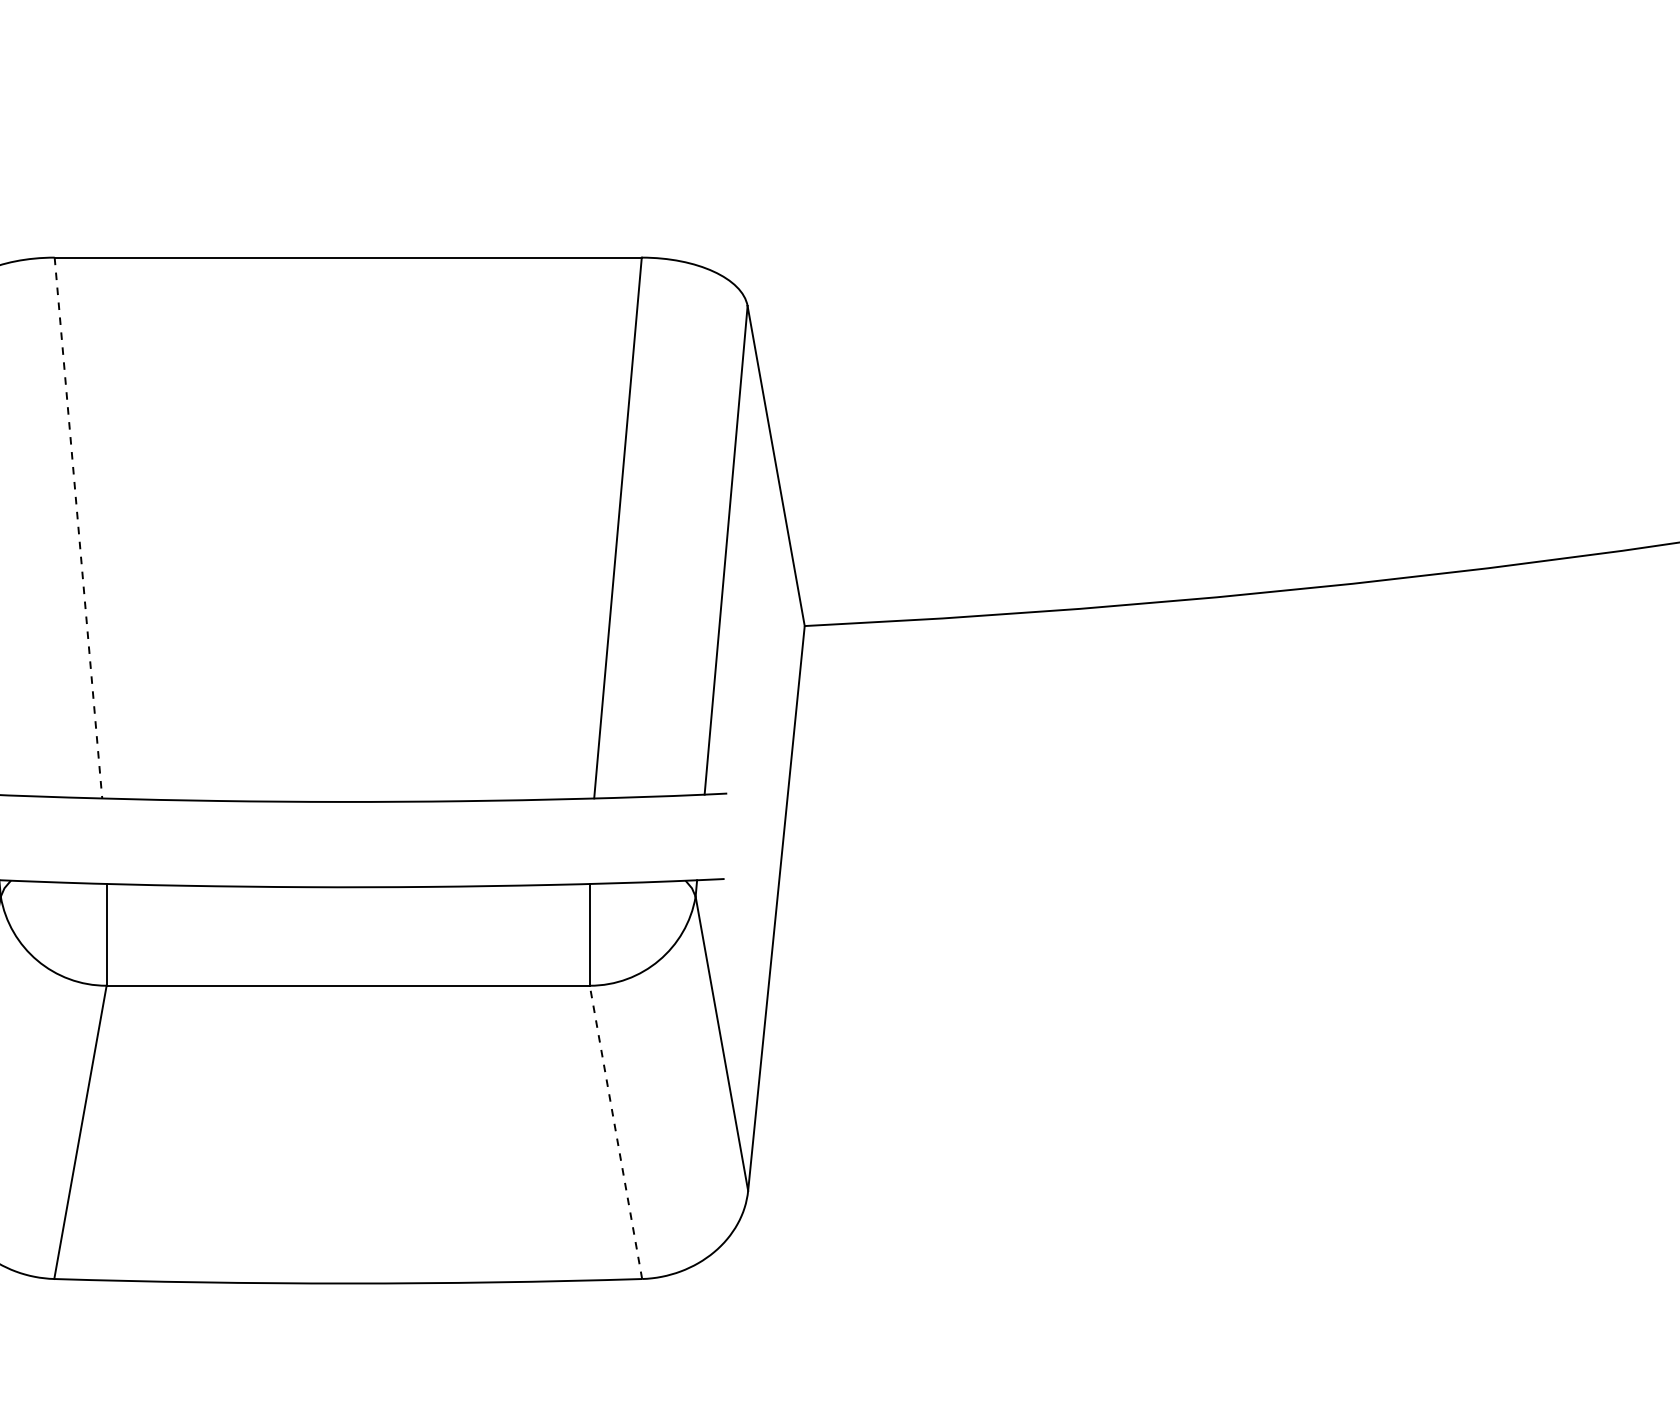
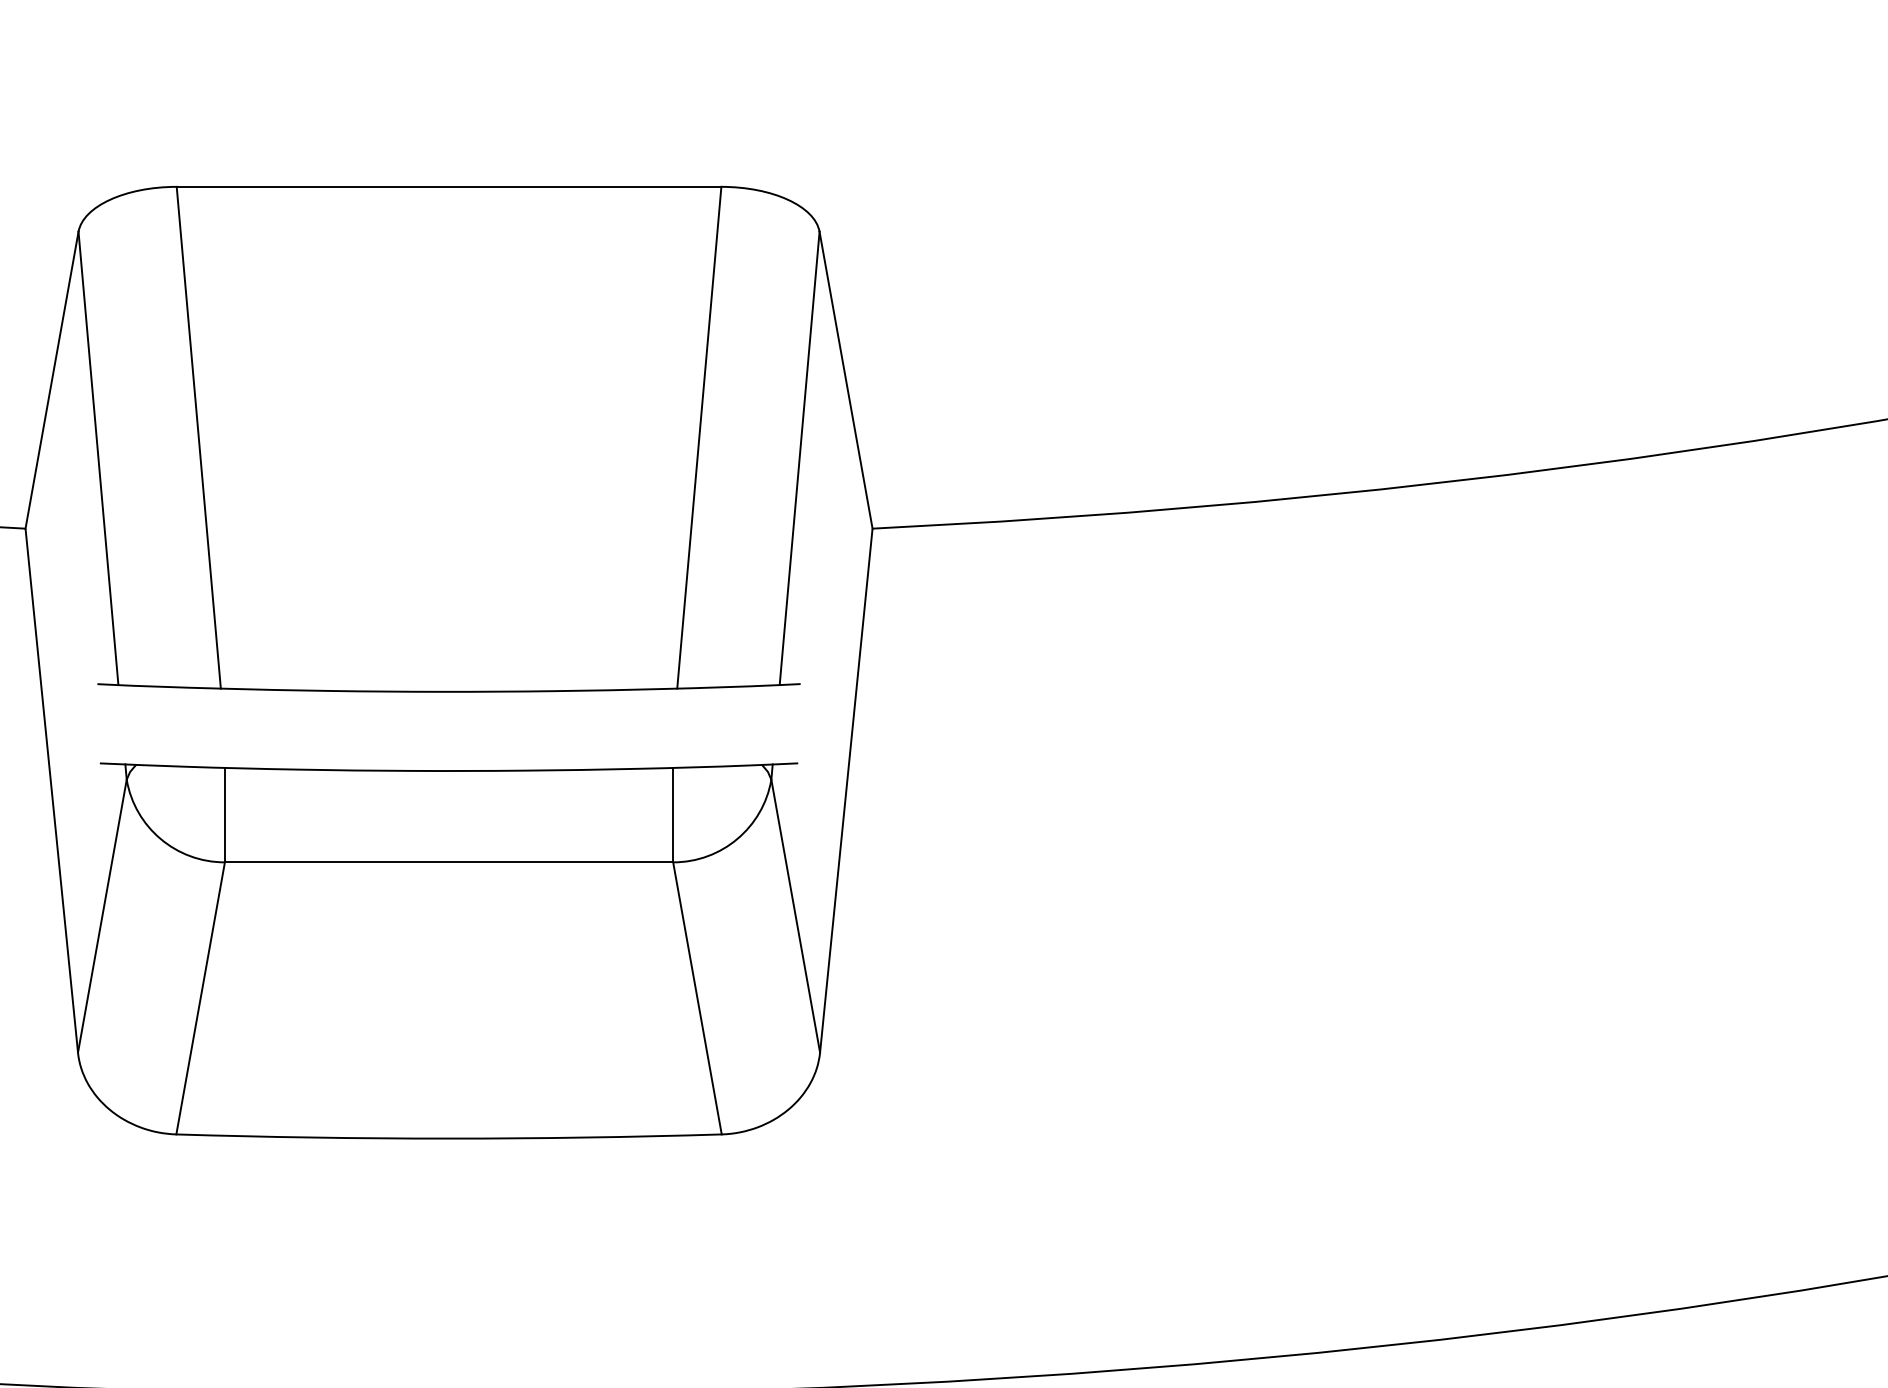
line: (78, 527) -> (198, 437), dashed -> solid
line: (616, 1131) -> (697, 997), dashed -> solid

